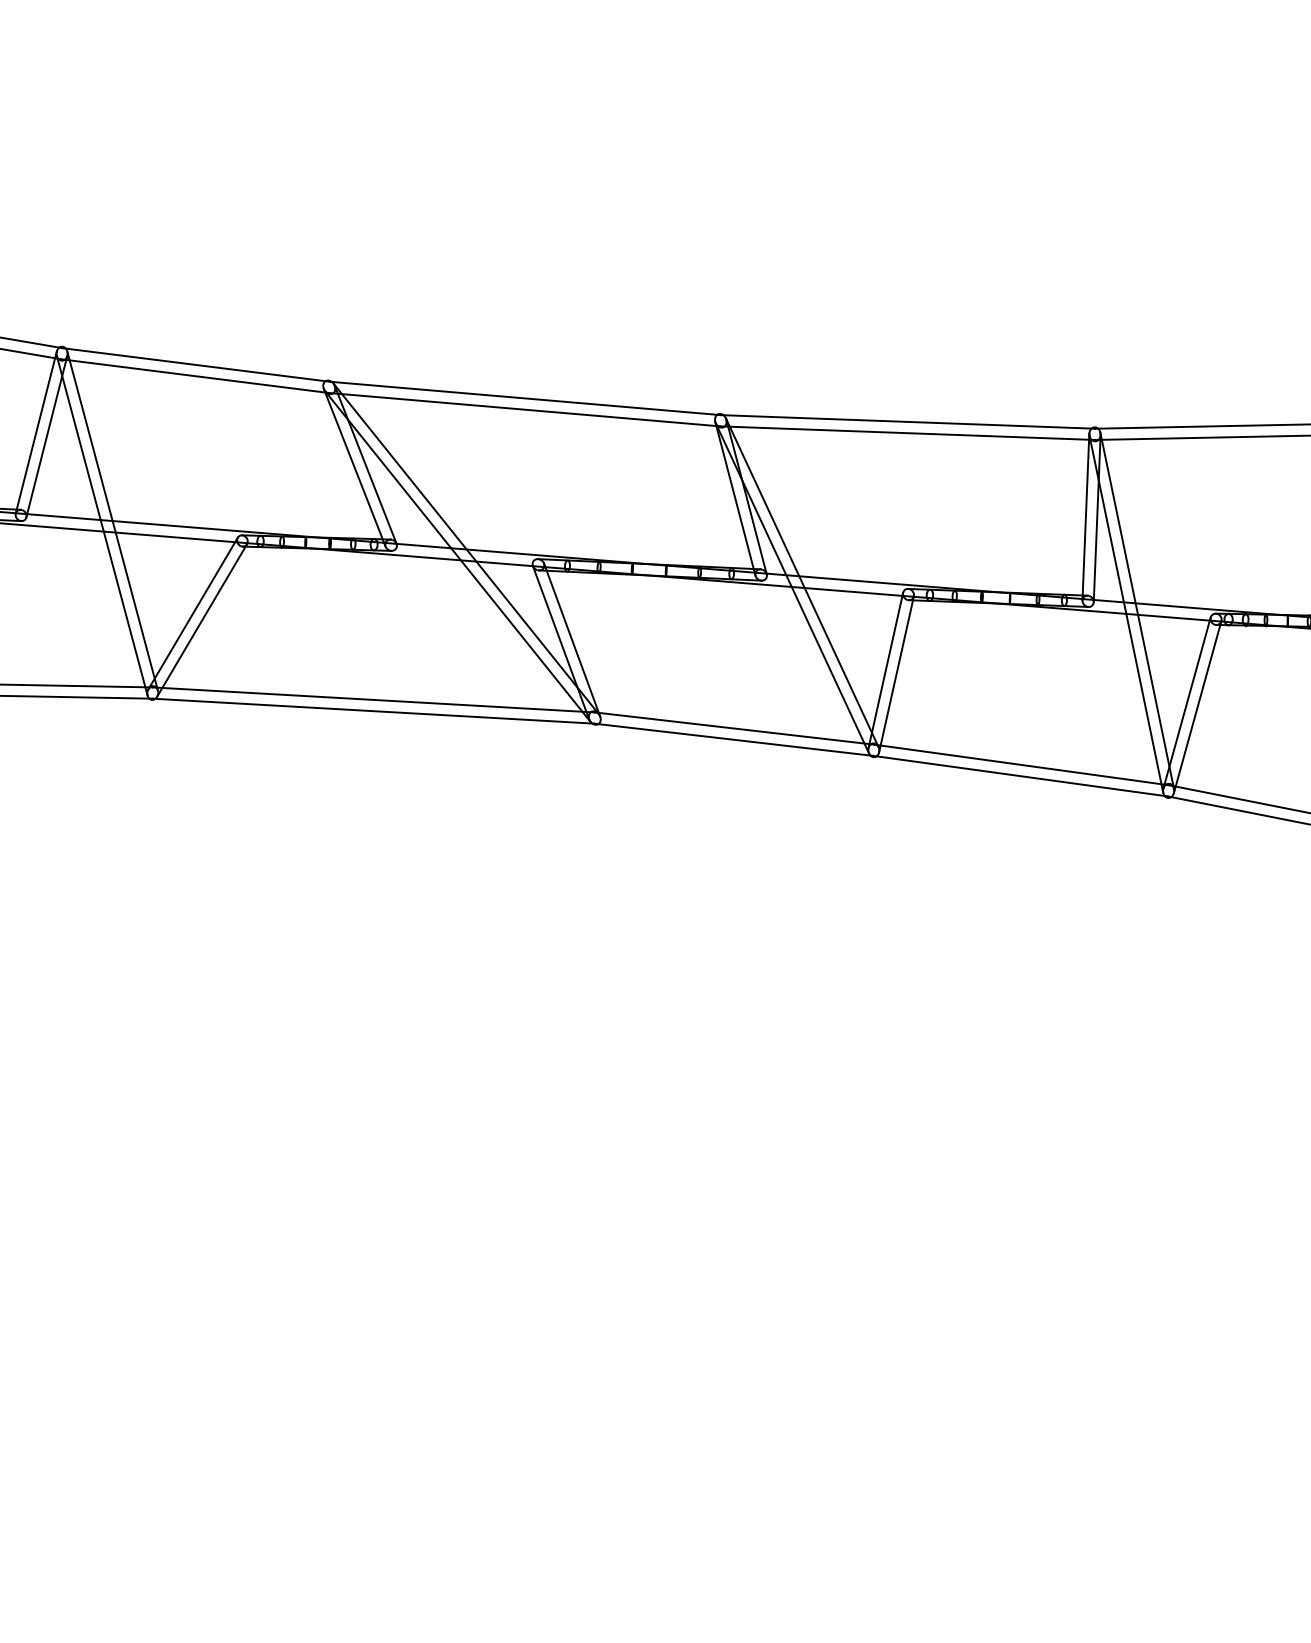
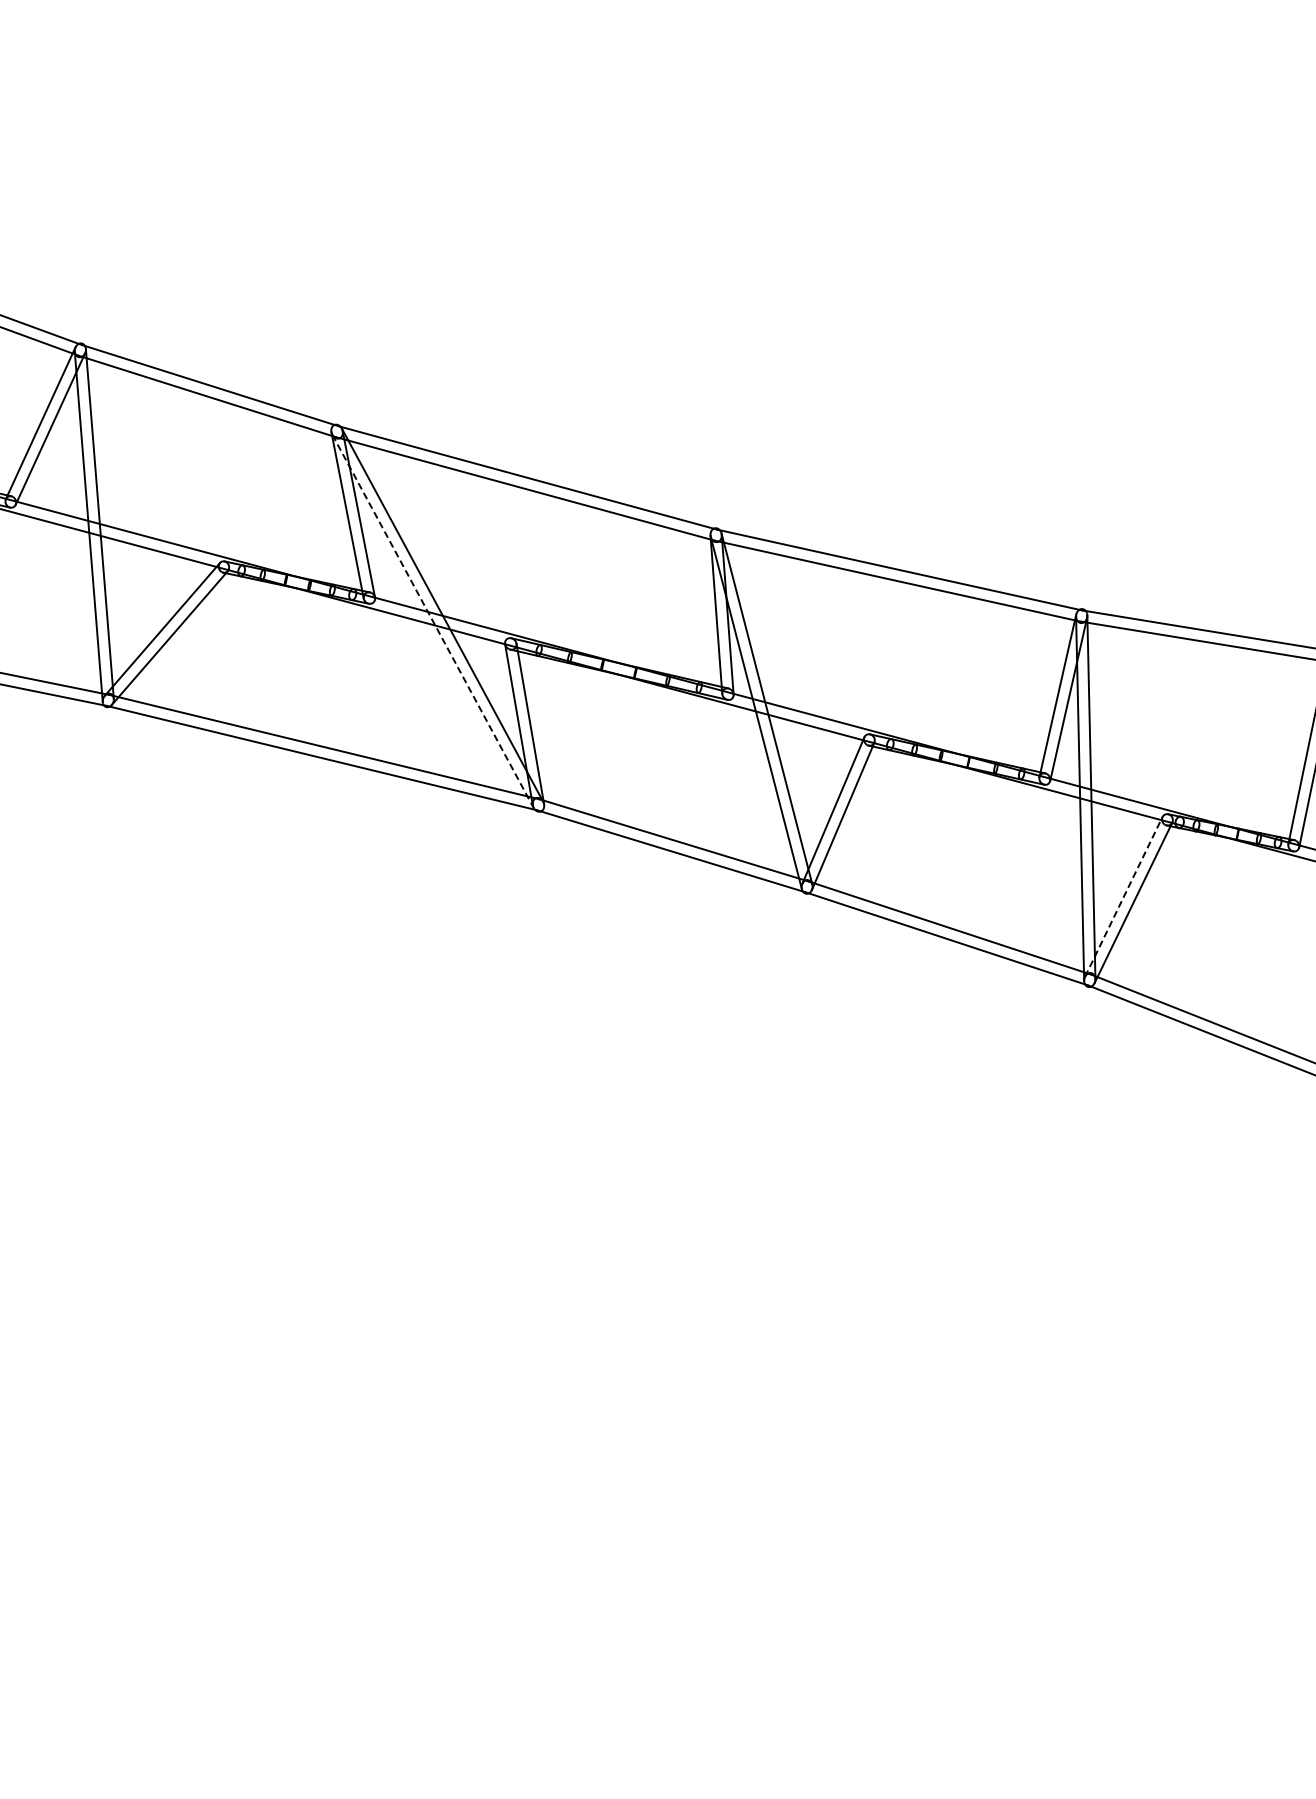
line: (458, 556) -> (433, 621), solid -> dashed
line: (1186, 702) -> (1123, 896), solid -> dashed

